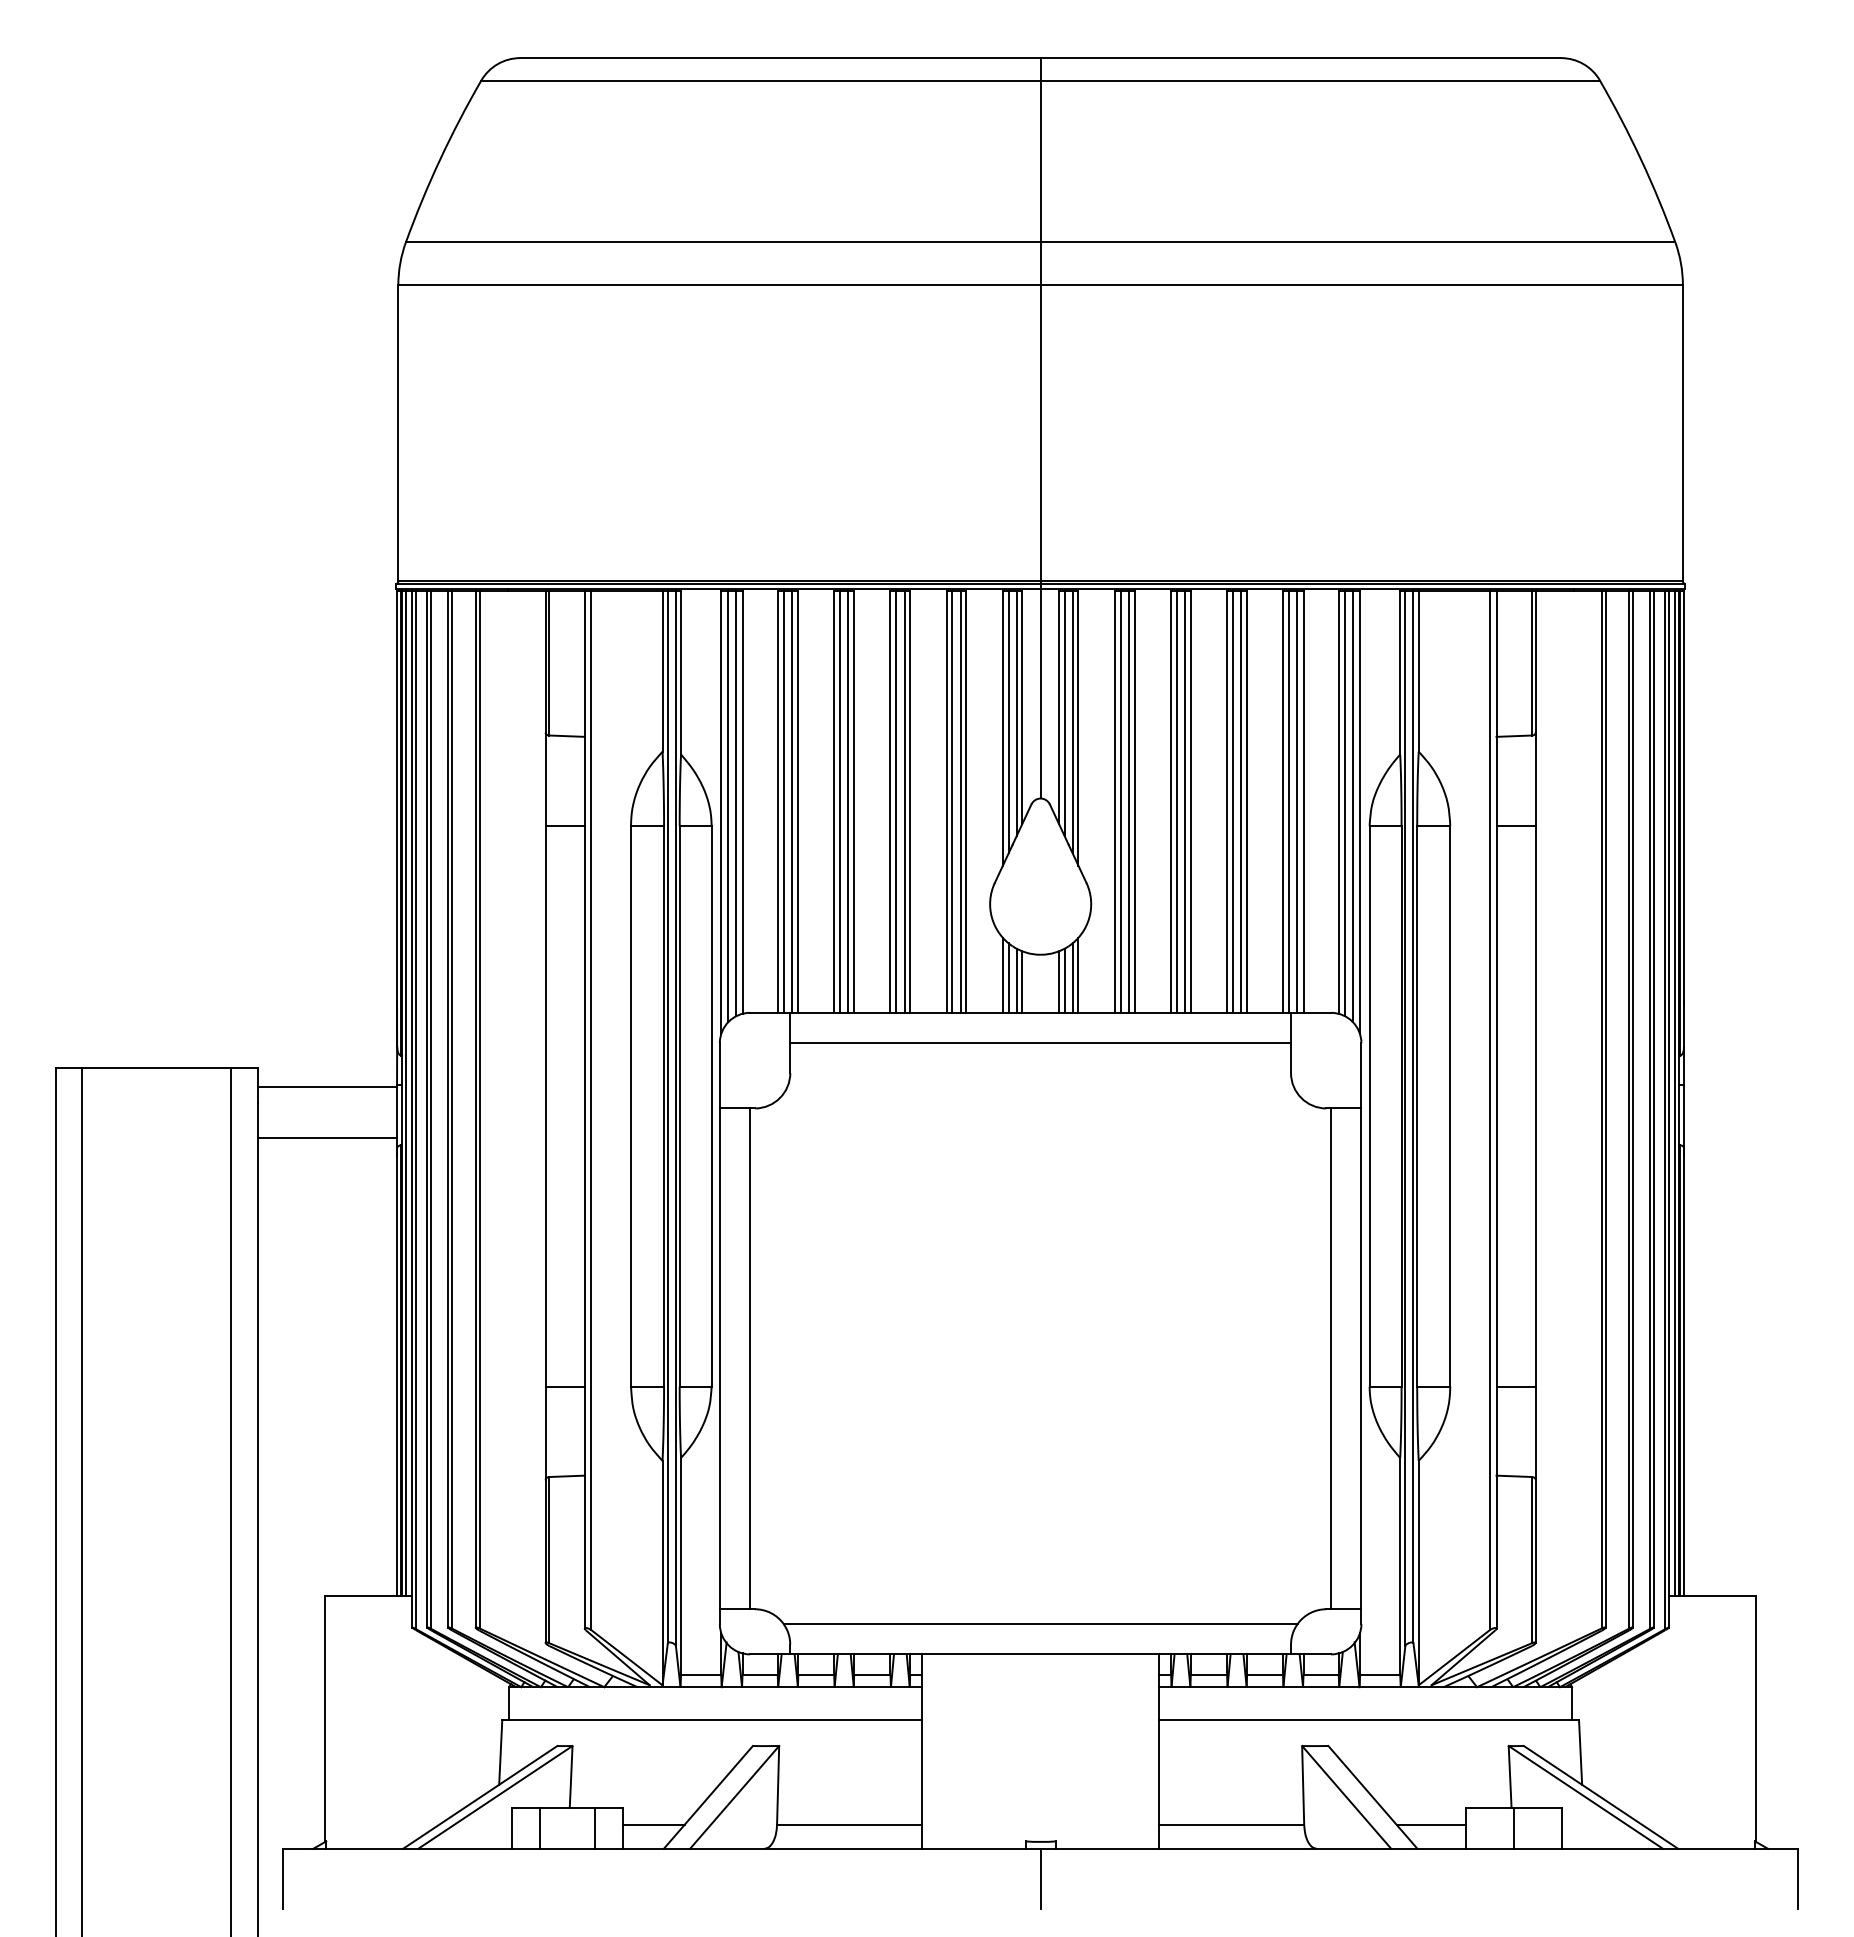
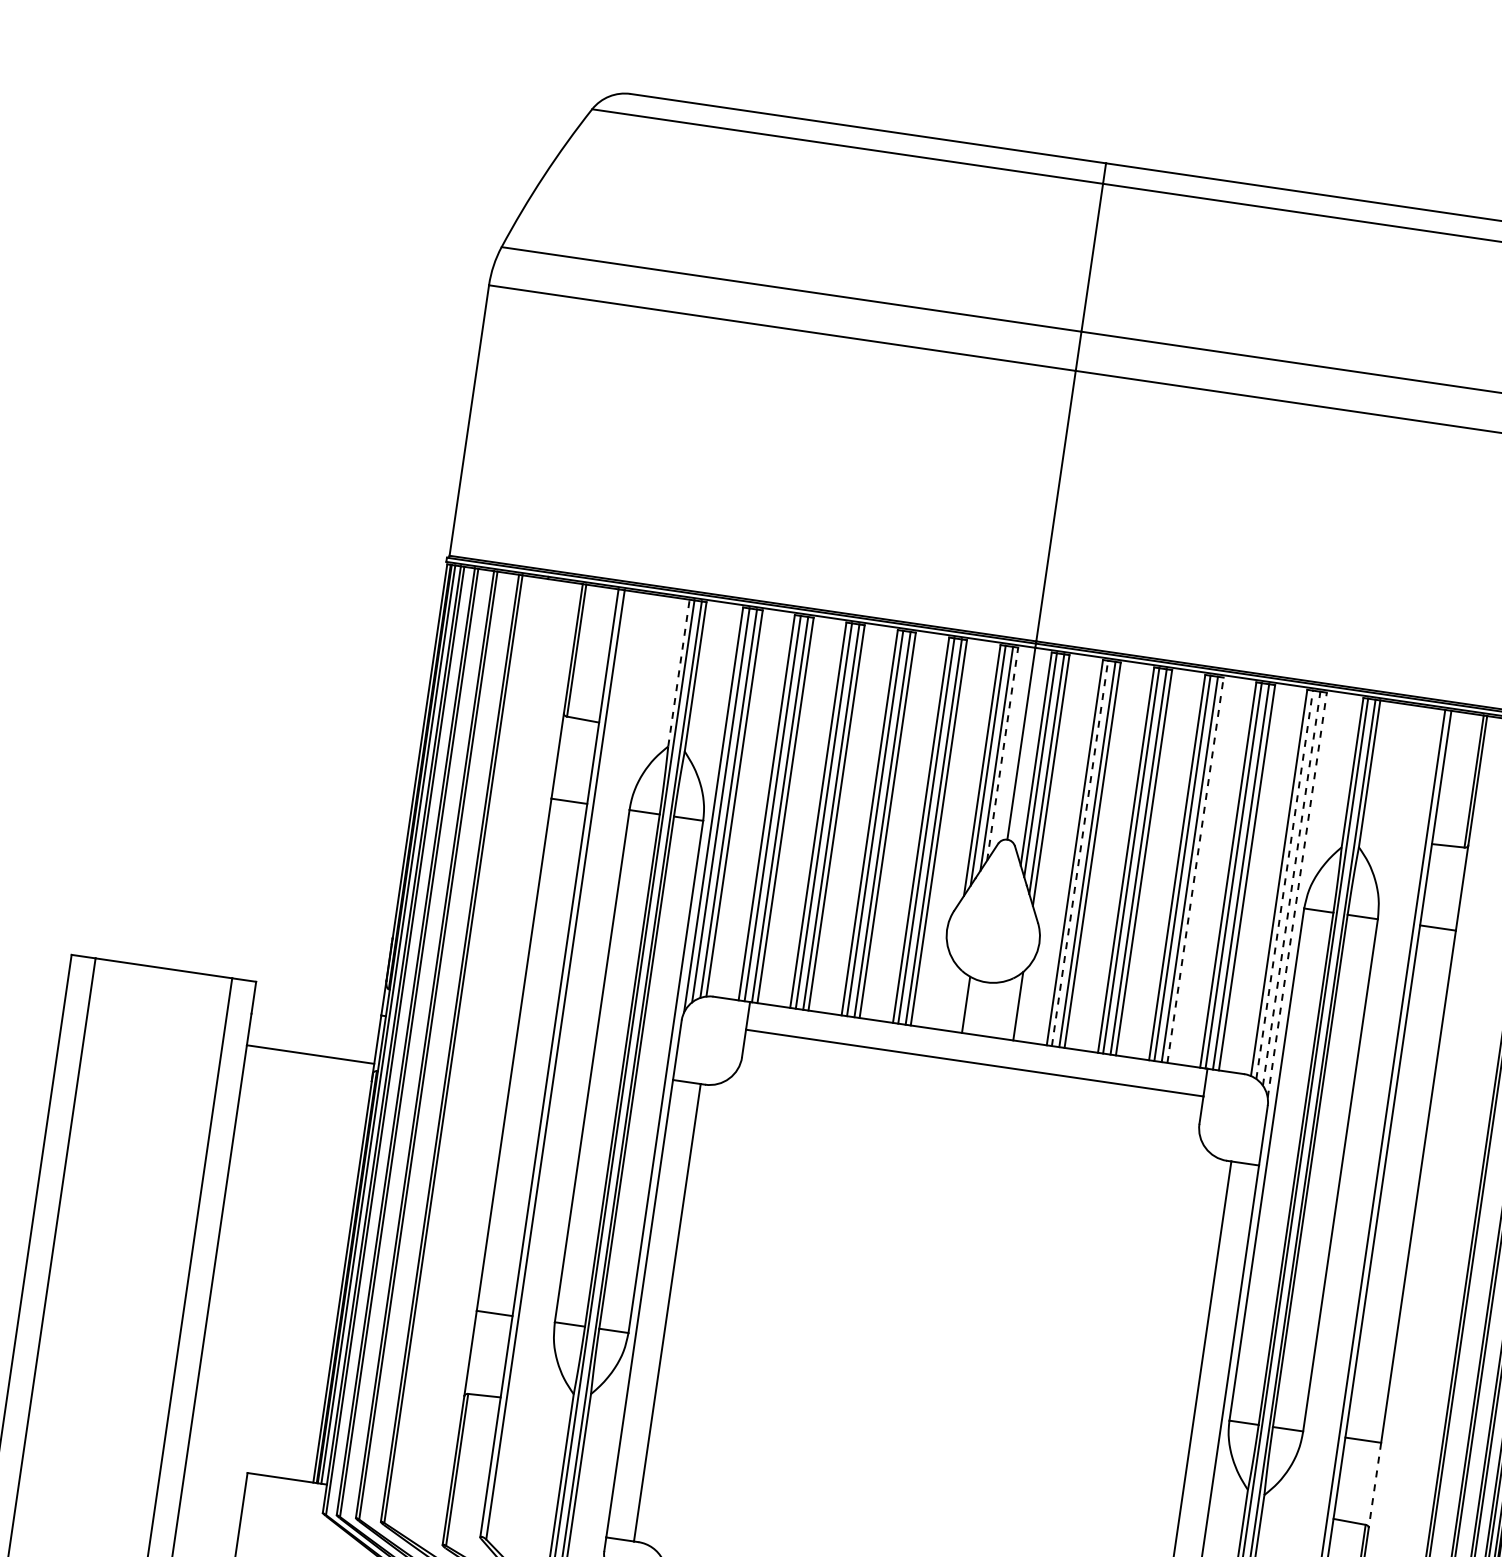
line: (662, 670) -> (679, 672), solid -> dashed
line: (1022, 707) -> (1002, 754), solid -> dashed
line: (1120, 801) -> (1079, 853), solid -> dashed
line: (1247, 801) -> (1195, 869), solid -> dashed
line: (1344, 803) -> (1284, 884), solid -> dashed
line: (1353, 806) -> (1292, 888), solid -> dashed
line: (1360, 812) -> (1297, 895), solid -> dashed
line: (1002, 974) -> (949, 995), removed
line: (1008, 977) -> (954, 998), removed
line: (1072, 977) -> (1012, 1007), removed
line: (1016, 980) -> (961, 1002), removed
line: (1064, 980) -> (1004, 1009), removed
line: (1059, 981) -> (1000, 1009), removed
line: (327, 1087) -> (317, 1008), removed
line: (1535, 1433) -> (1374, 1485), solid -> dashed

